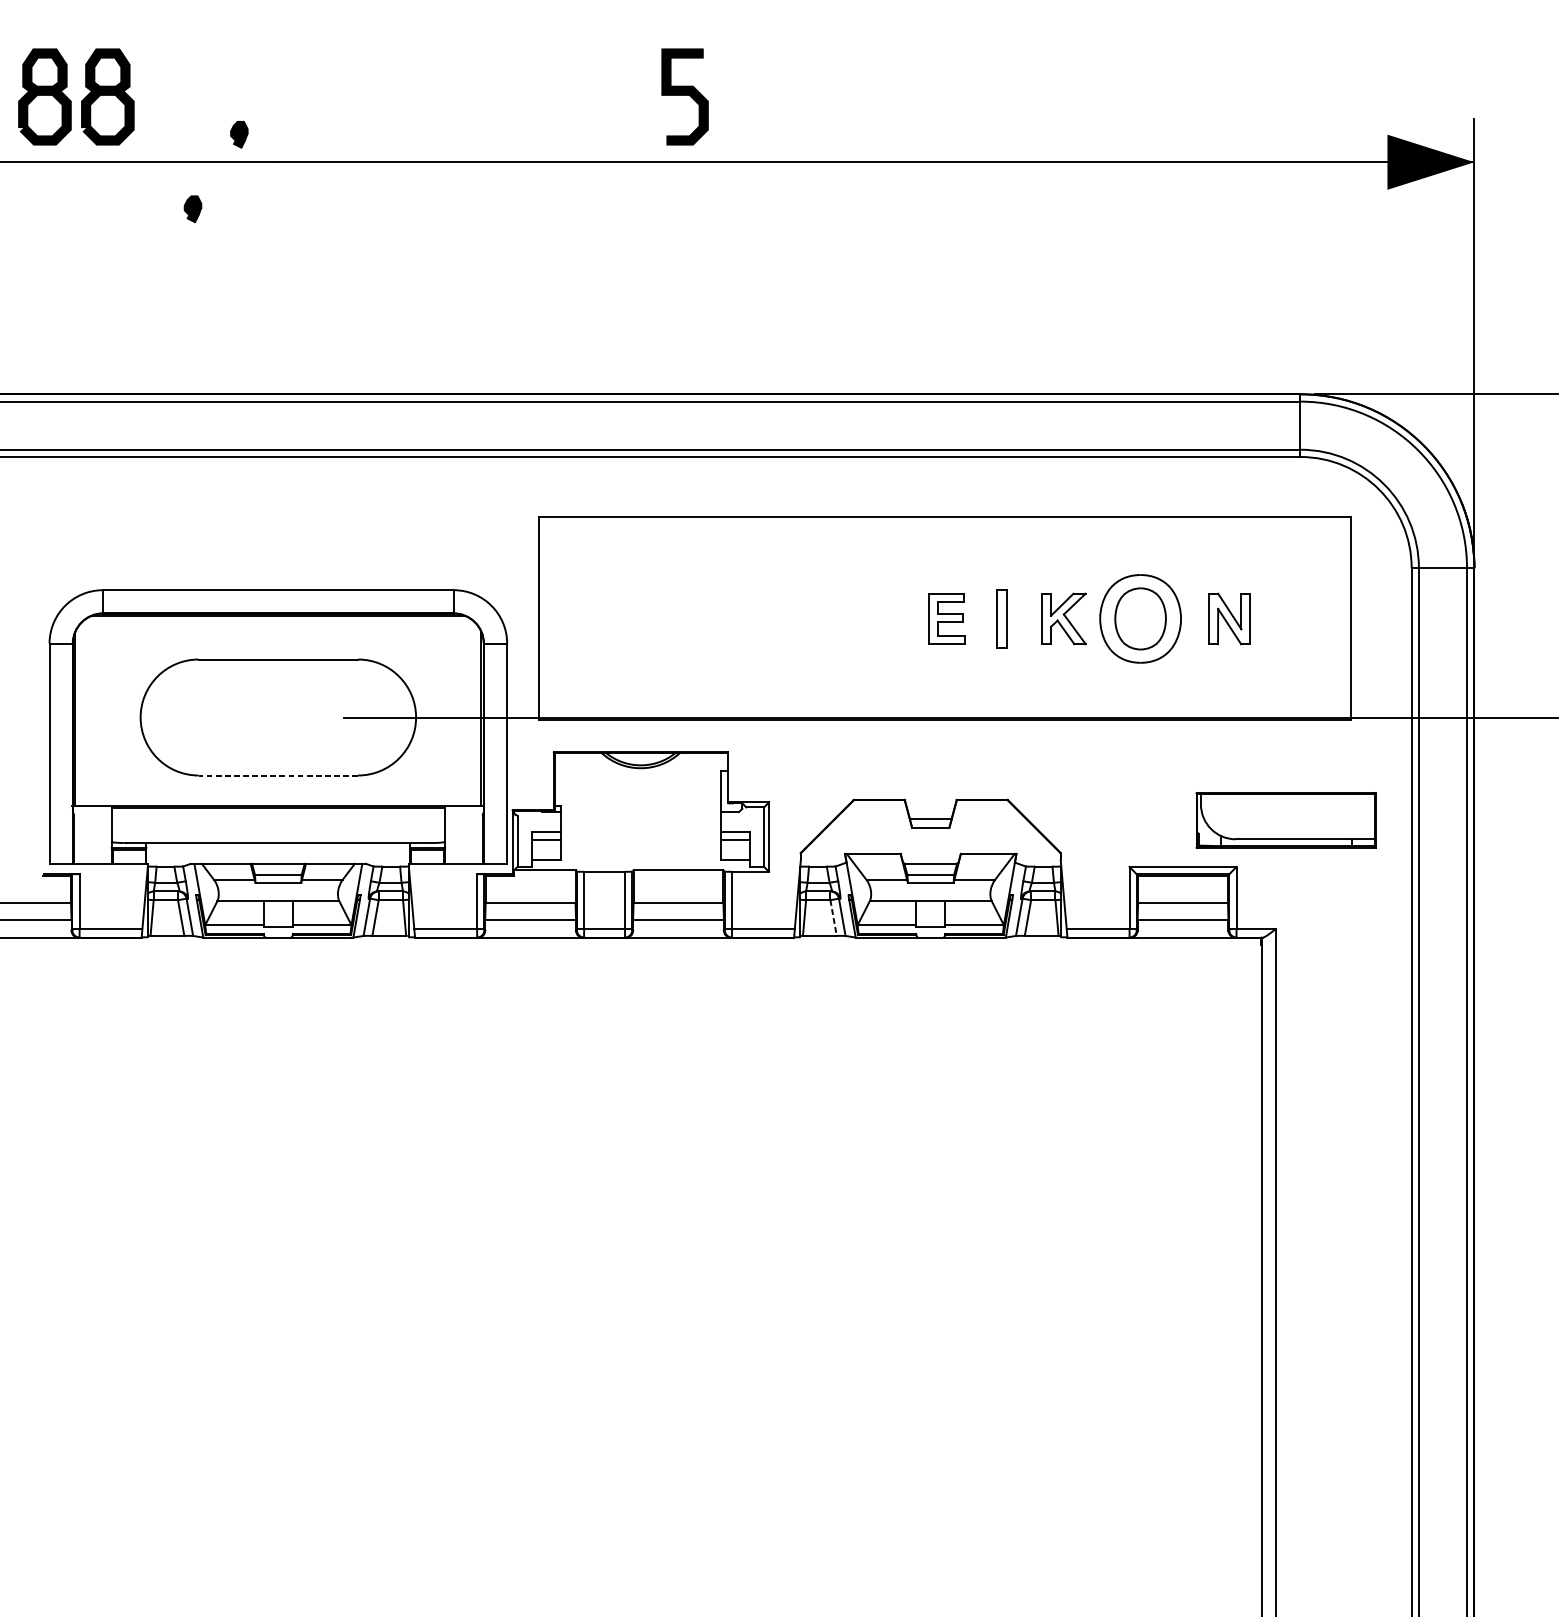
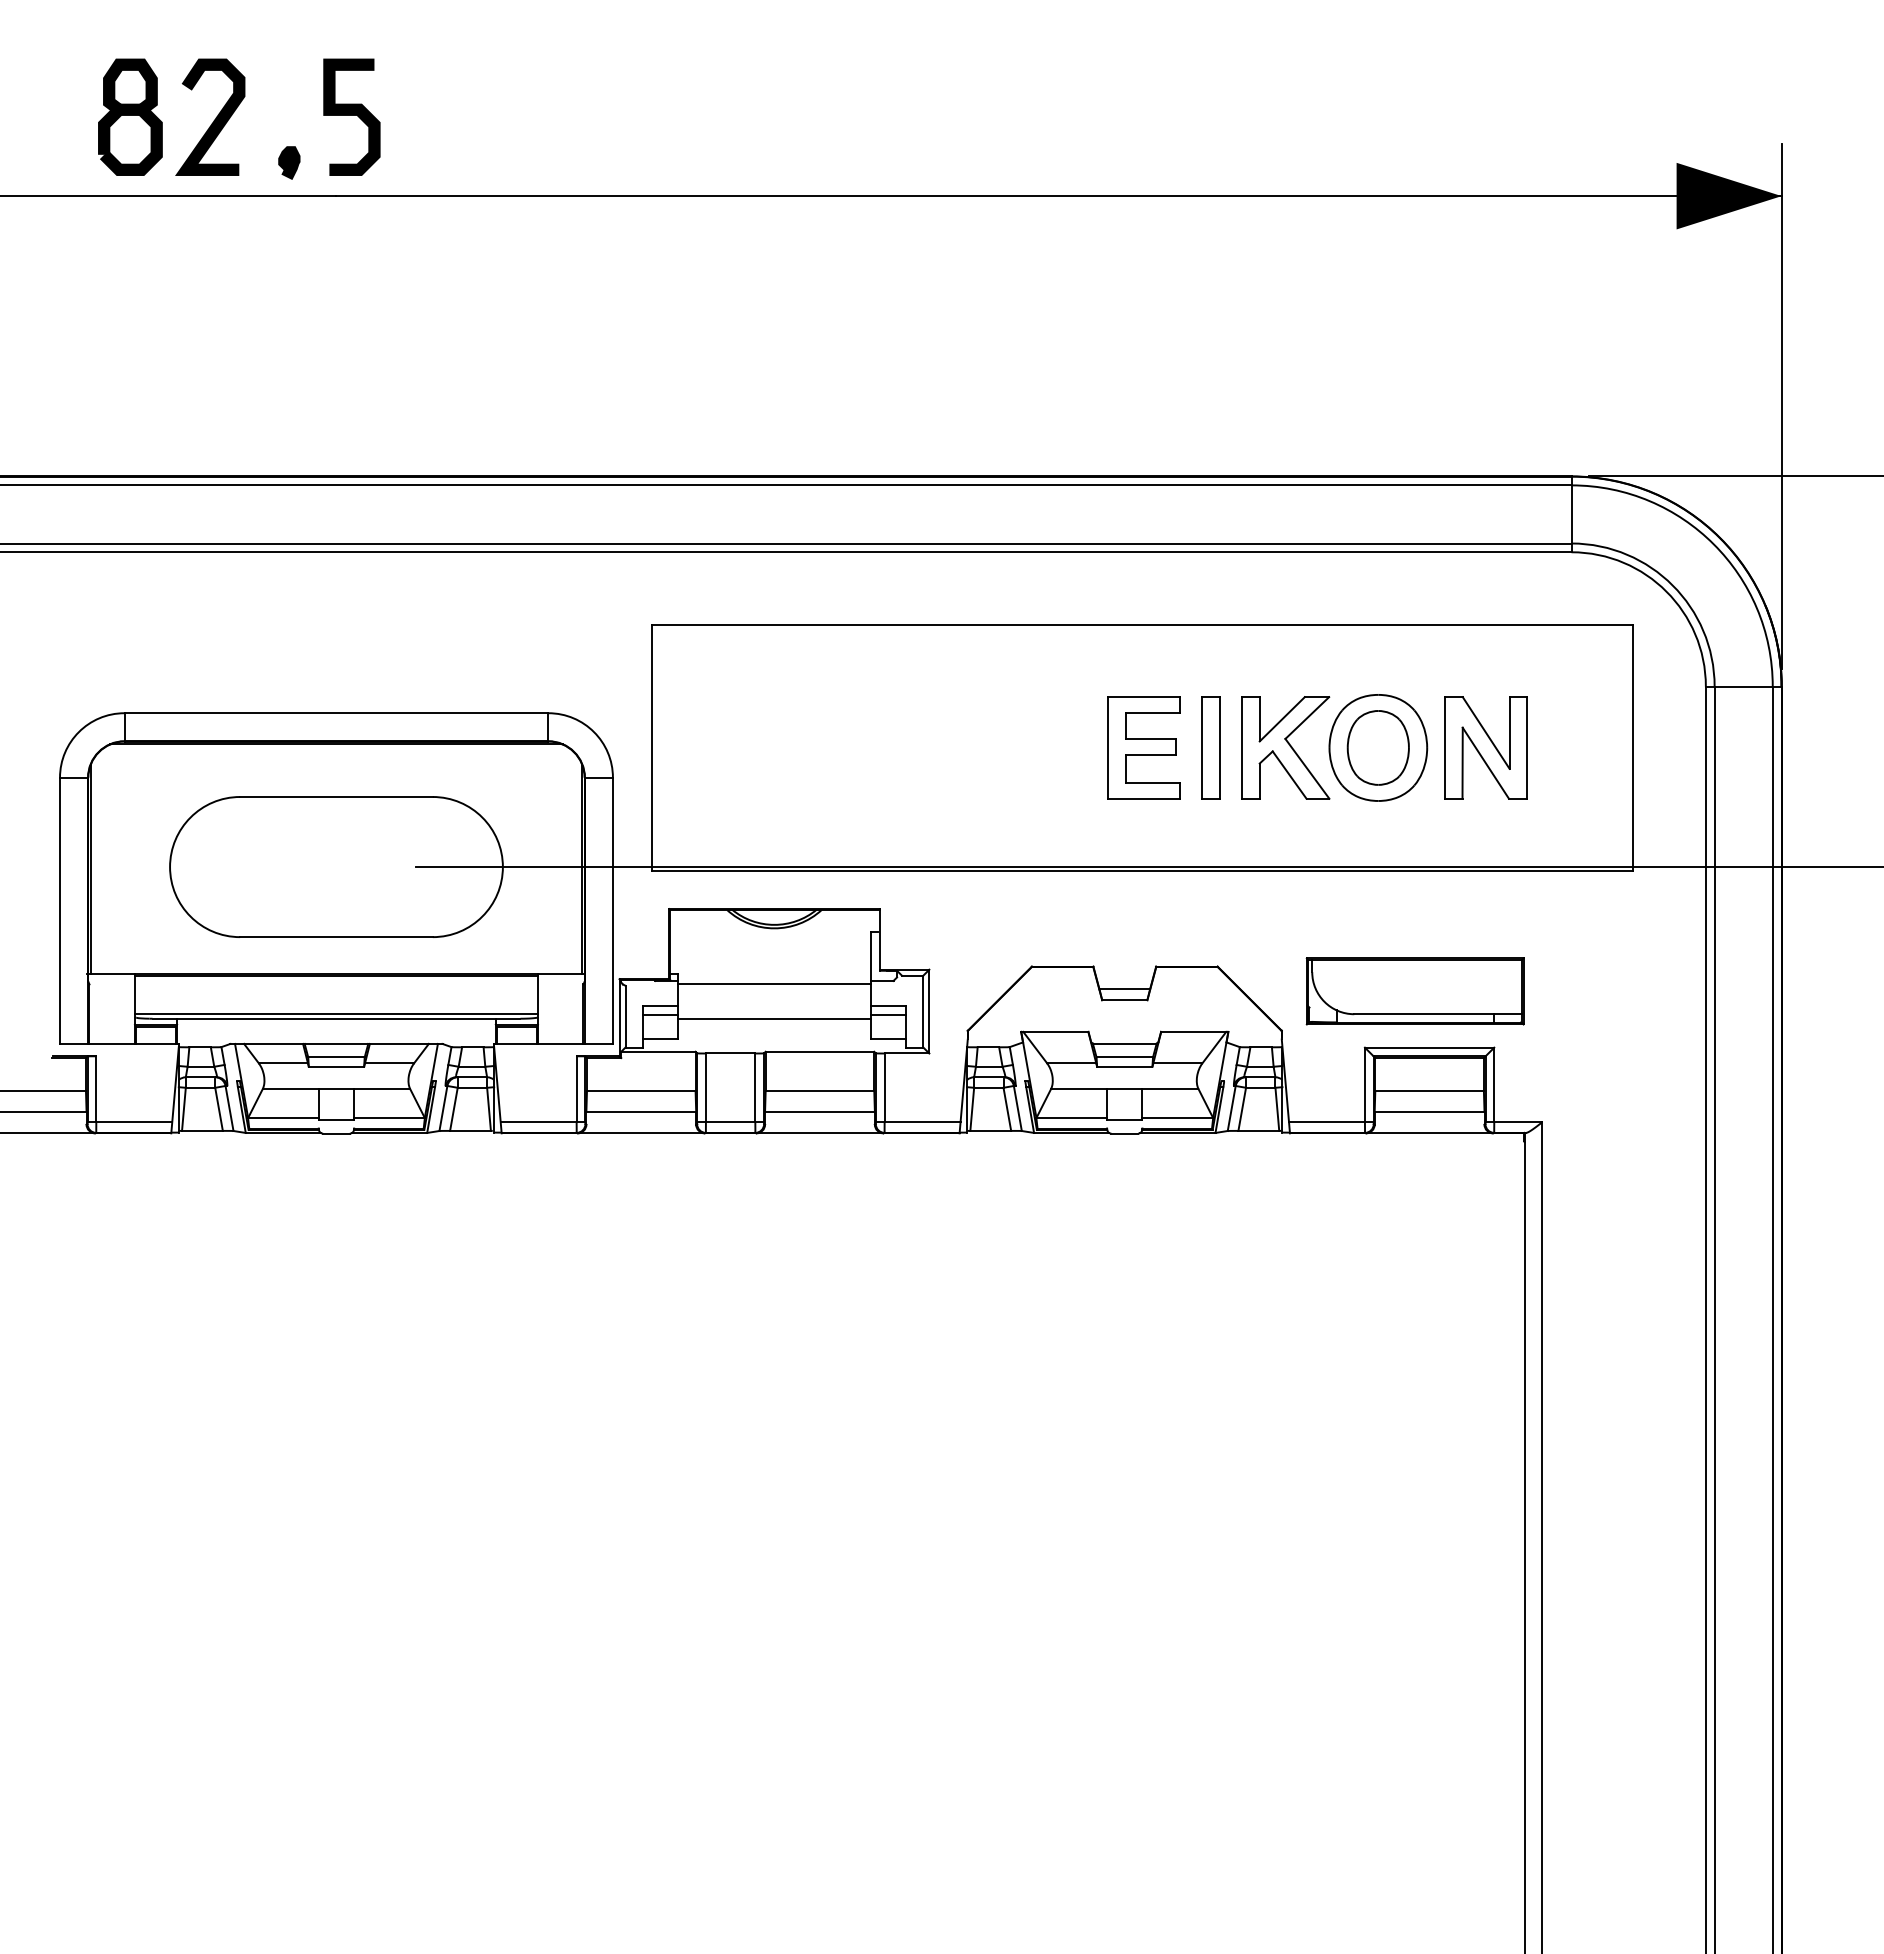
curve: (684, 95) -> (351, 115), moved
part: (45, 96) -> (54, 116), removed
curve: (177, 98) -> (214, 119), added
part: (193, 208) -> (233, 252), removed
part: (946, 618) -> (1143, 747), size x1.67
part: (1001, 618) -> (1210, 747), size x1.43
part: (1063, 618) -> (1285, 747), size x1.67
part: (1229, 618) -> (1485, 747), size x1.67
line: (277, 775) -> (335, 937), dashed -> solid
line: (640, 813) -> (774, 983), added
part: (1285, 820) -> (1414, 991), moved
line: (278, 839) -> (336, 1014), added
line: (640, 842) -> (774, 1018), added
line: (833, 918) -> (1007, 1109), dashed -> solid

